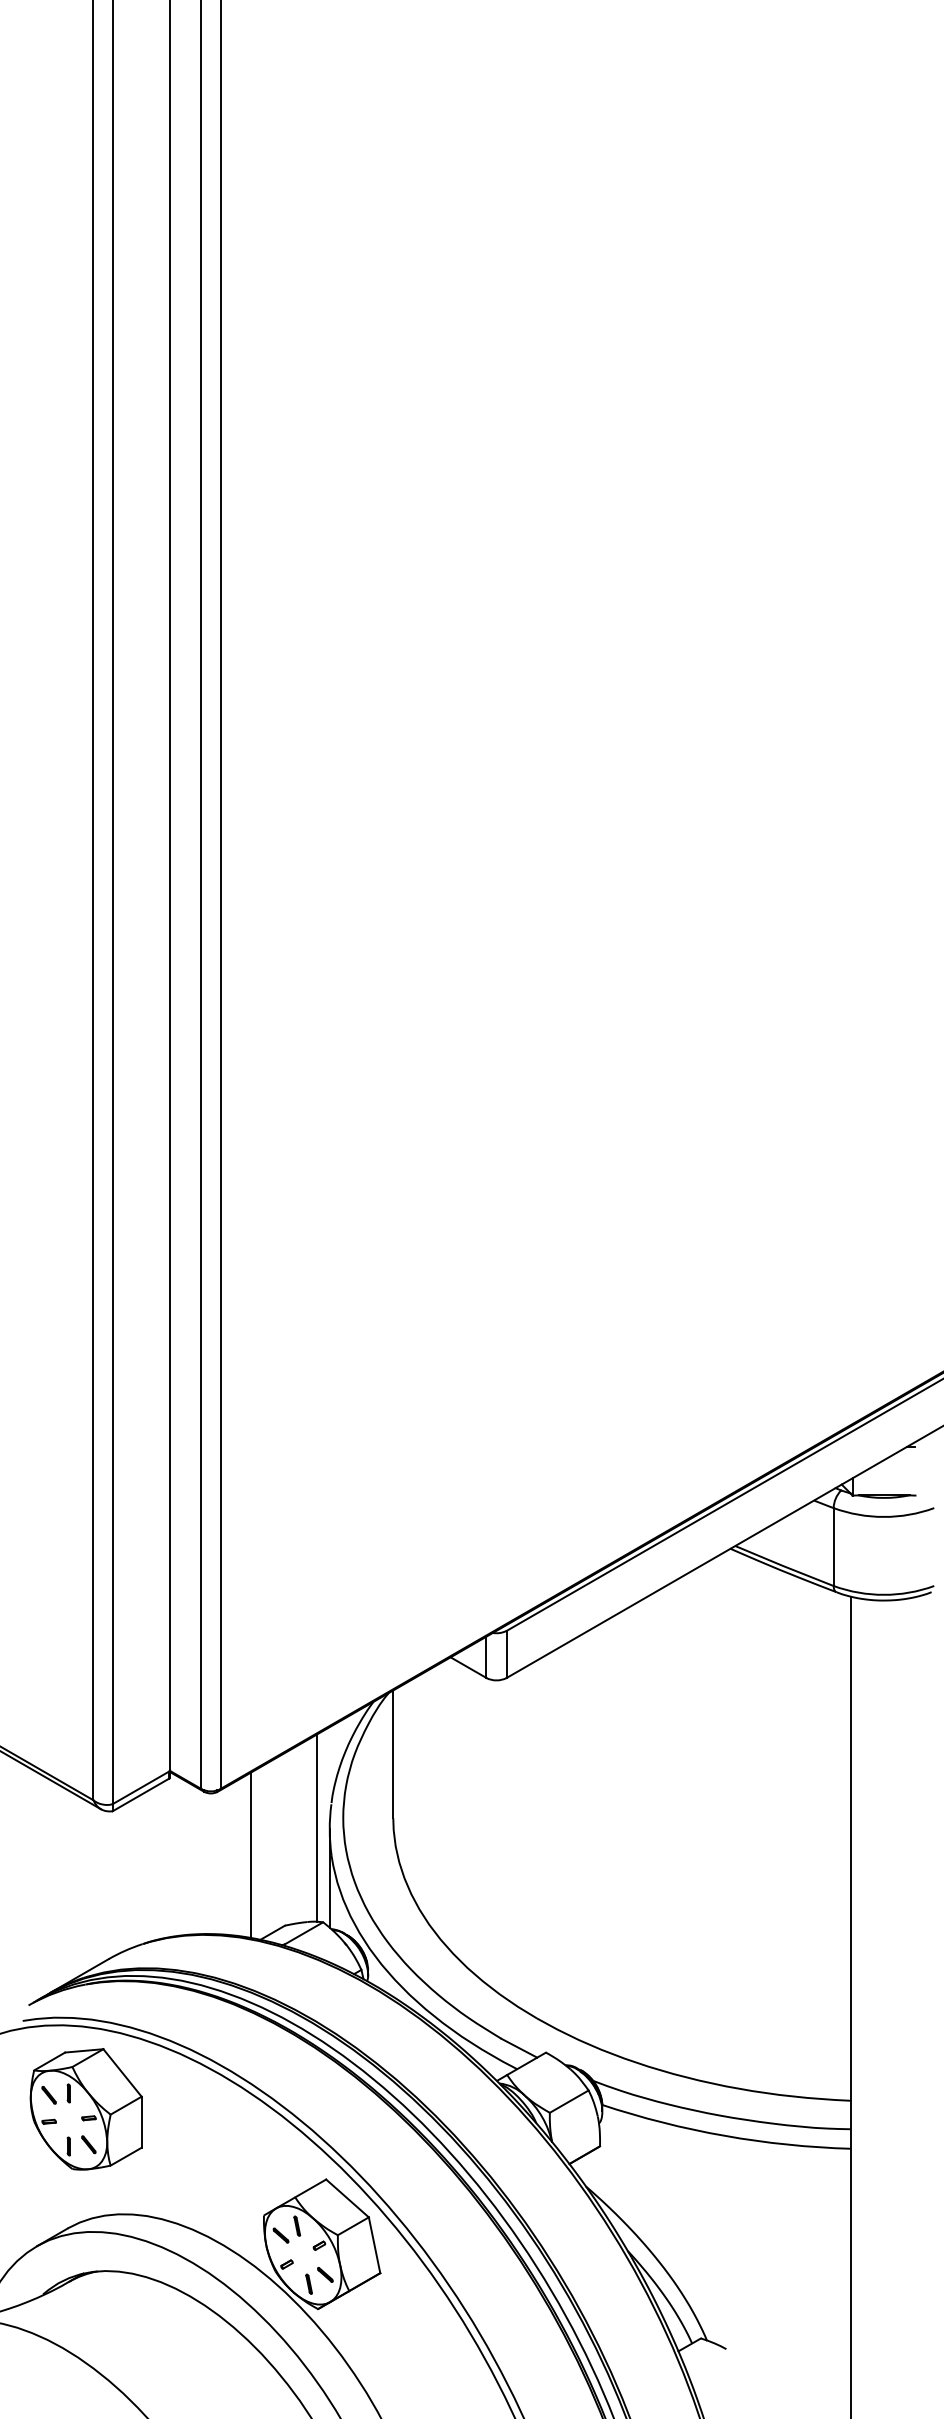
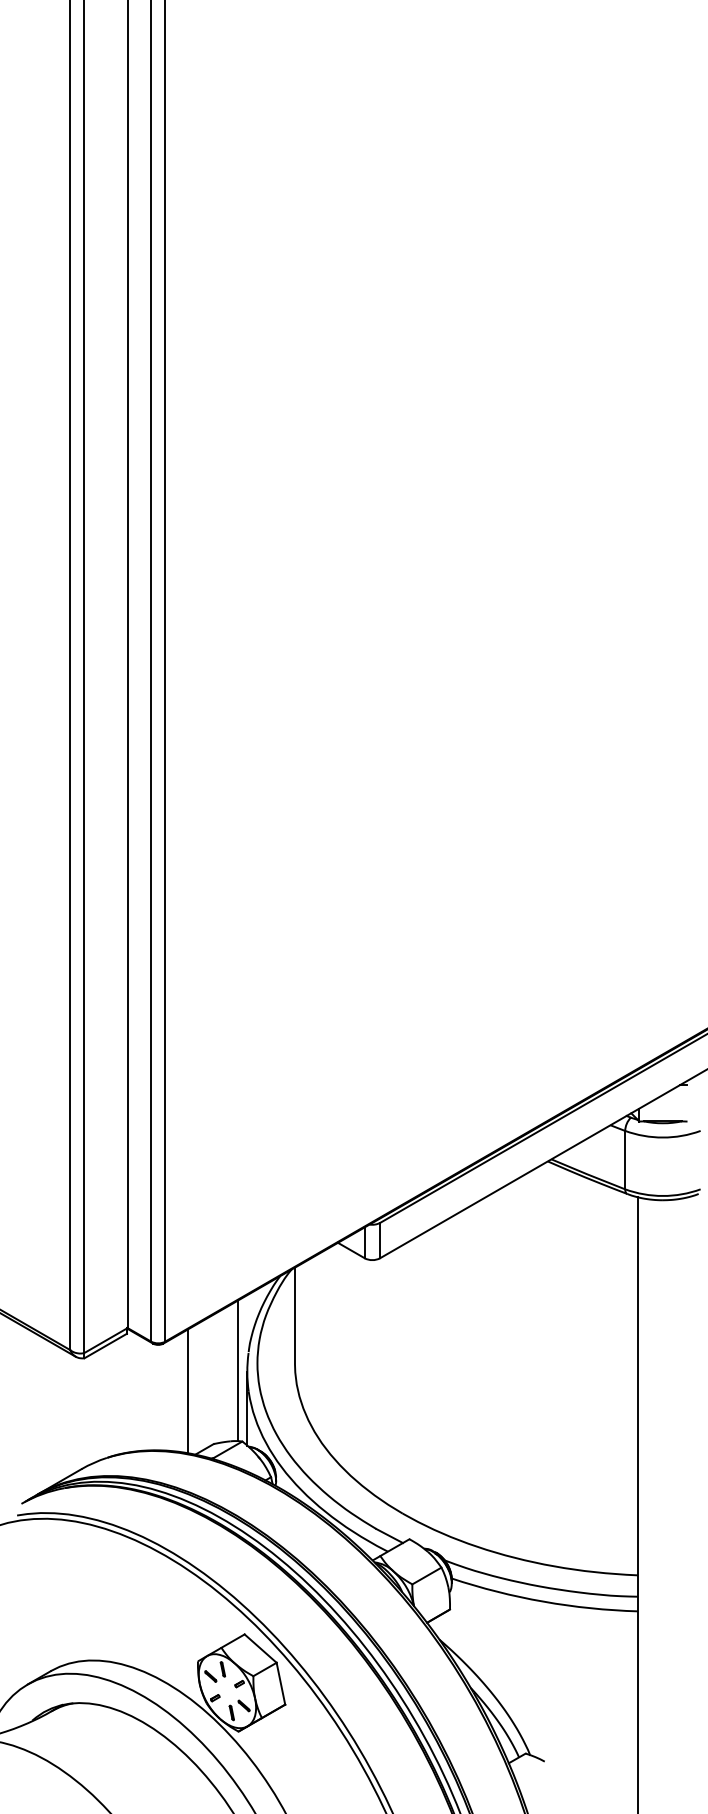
part: (85, 2109) -> (64, 1581), removed

